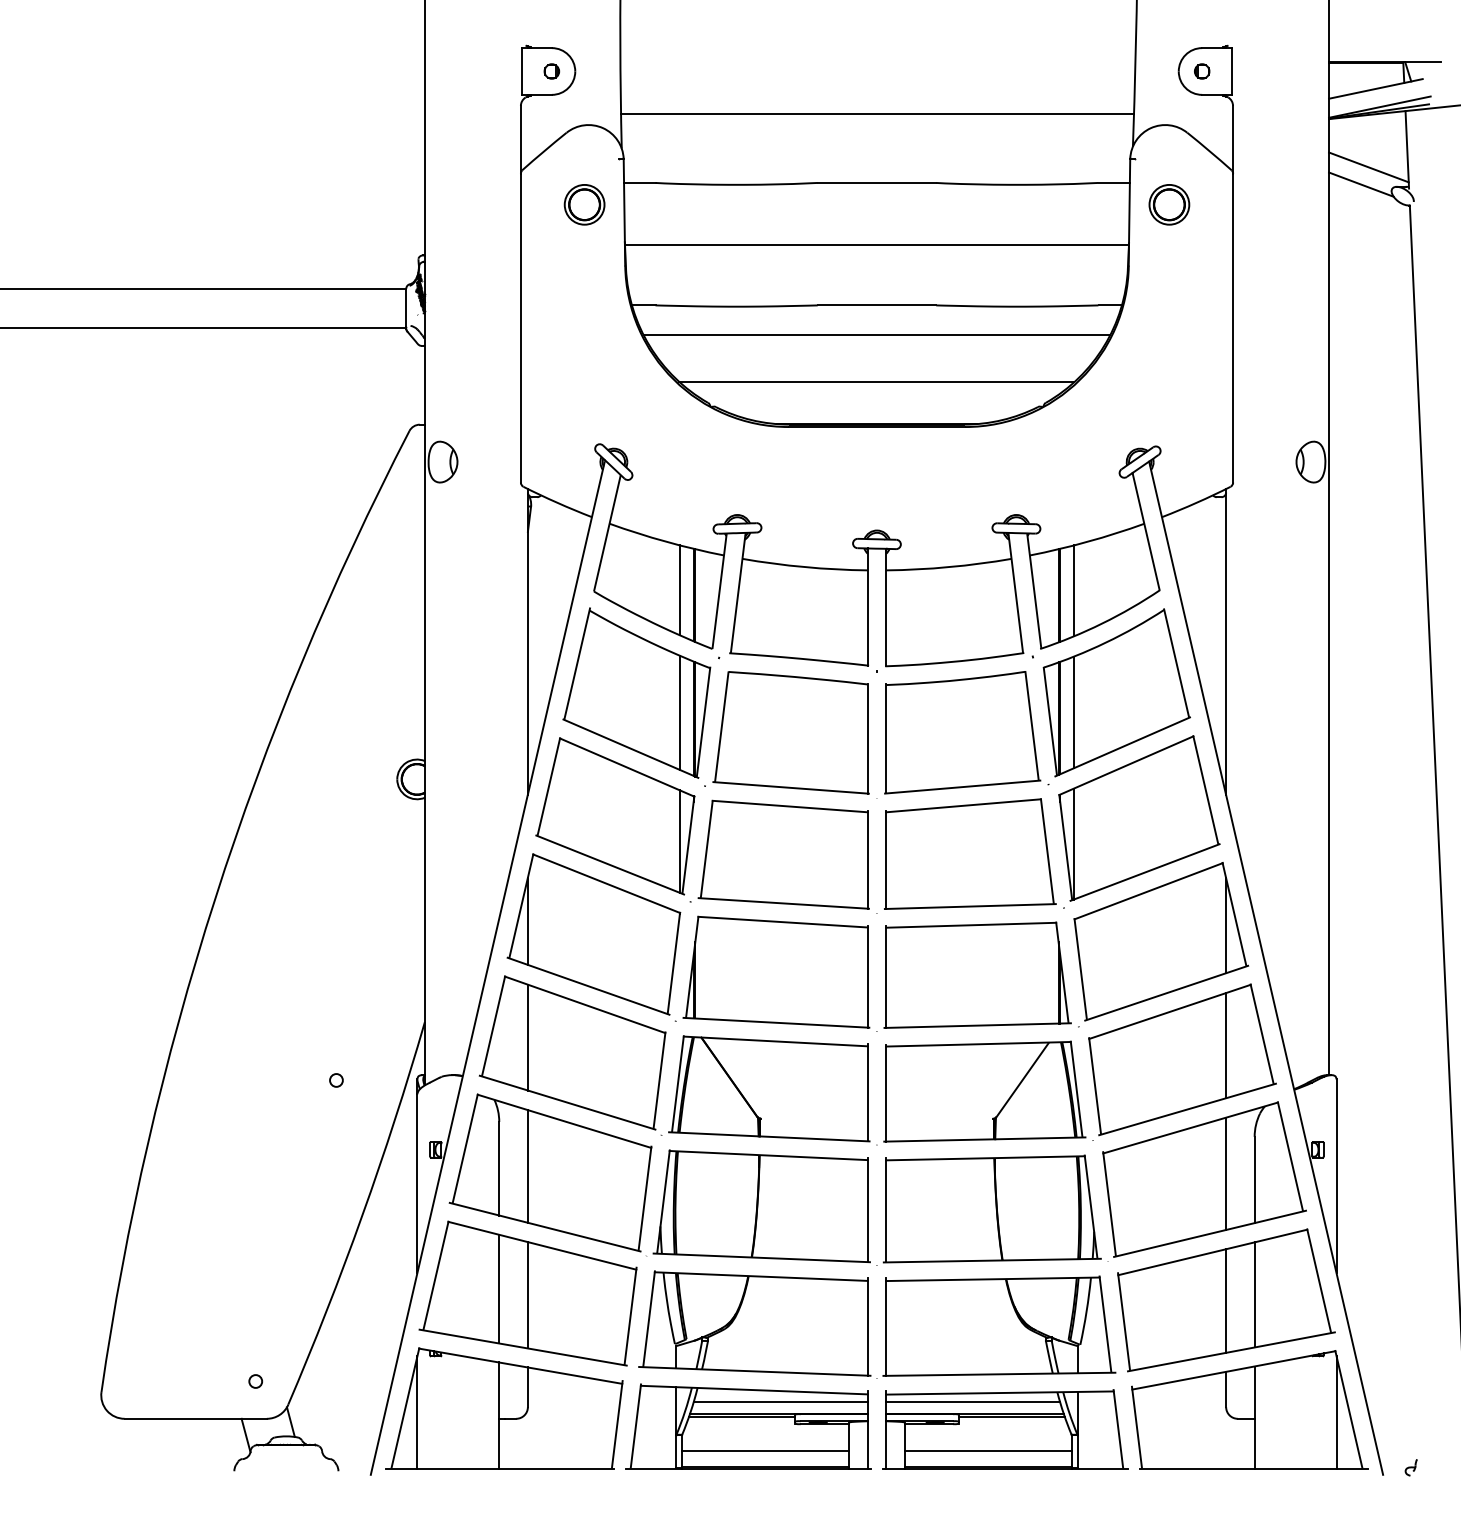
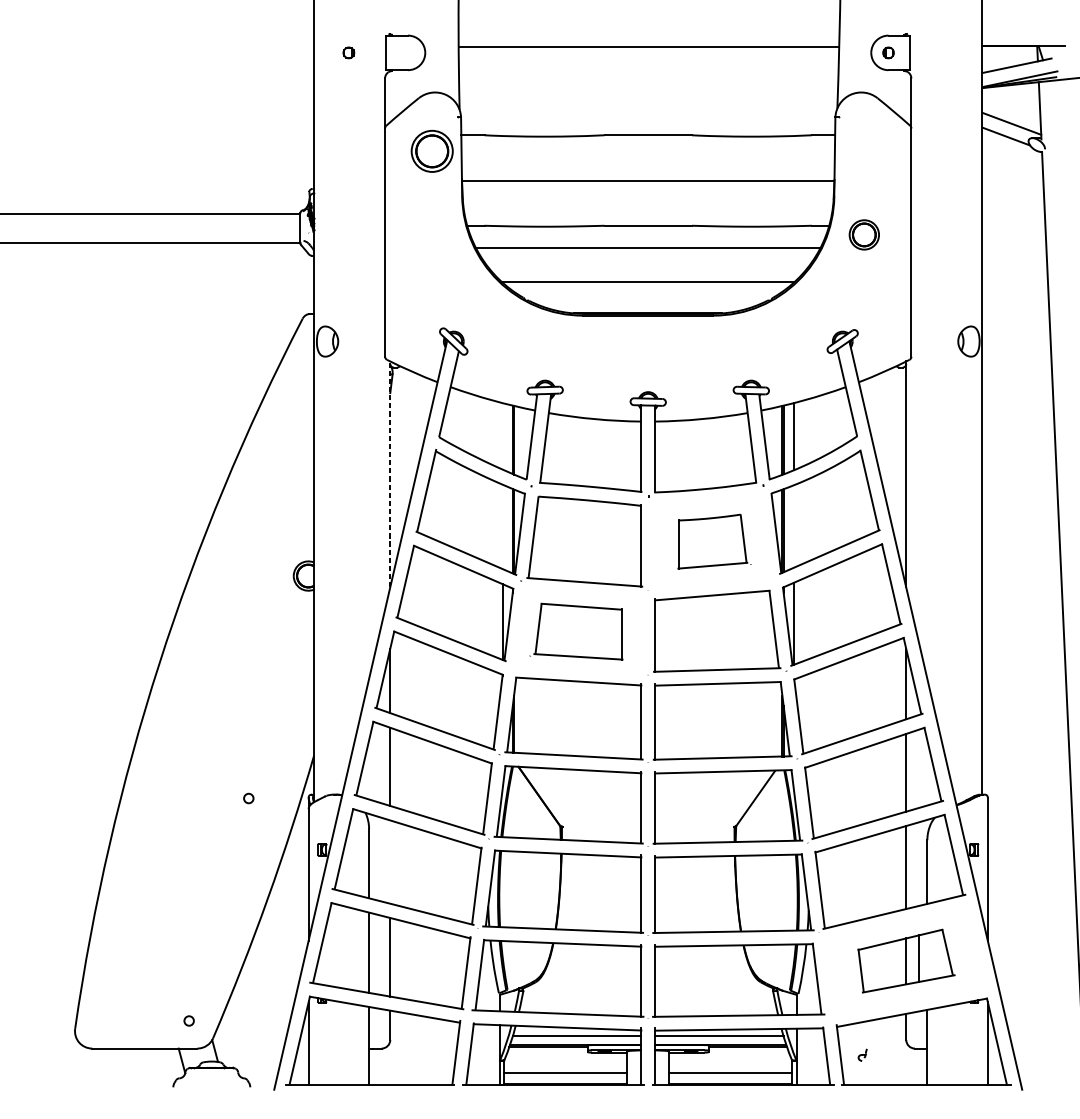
part: (551, 71) -> (348, 52), moved
line: (877, 114) -> (648, 47), moved
part: (584, 204) -> (432, 151), size x1.4
part: (1169, 204) -> (864, 234), moved
line: (679, 590) -> (502, 436), removed
line: (527, 641) -> (389, 474), solid -> dashed
line: (679, 712) -> (502, 526), removed
line: (1073, 712) -> (793, 526), removed
part: (966, 732) -> (714, 541), size x0.6
part: (779, 854) -> (576, 631), size x0.7
line: (527, 1166) -> (389, 862), removed
part: (1226, 1300) -> (906, 961), size x0.6
part: (1410, 1467) -> (862, 1054), moved

